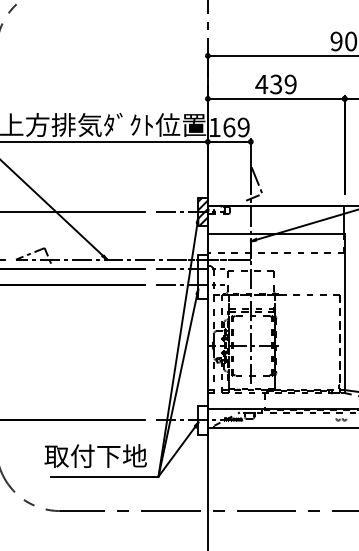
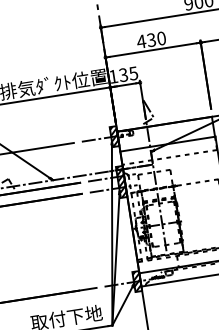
text: (290, 84) -> (161, 38), 439 -> 430
text: (236, 127) -> (128, 74), 169 -> 135
hatch: (202, 276) -> (121, 181), added
hatch: (202, 420) -> (136, 281), added

